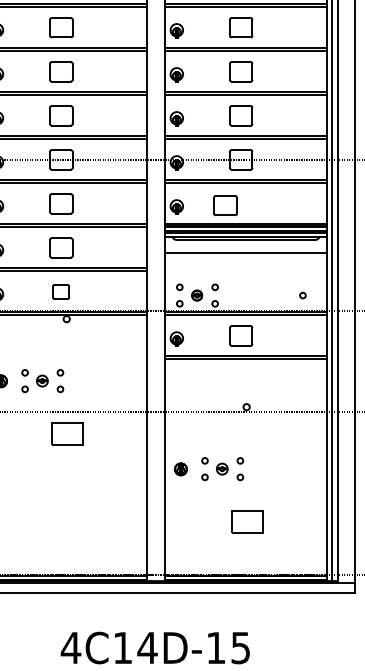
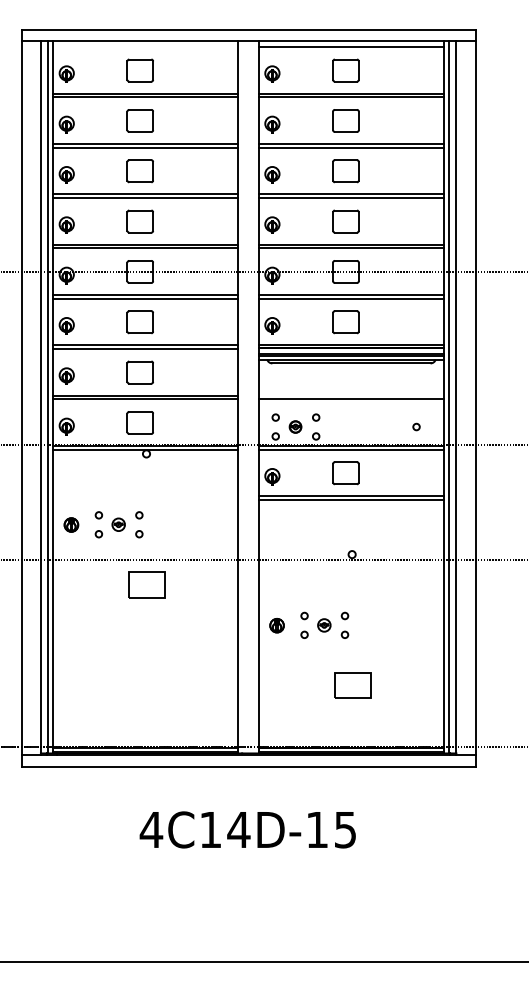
part: (225, 205) -> (345, 322), moved
line: (246, 253) -> (351, 399), moved
part: (60, 291) -> (139, 422), size x1.43

